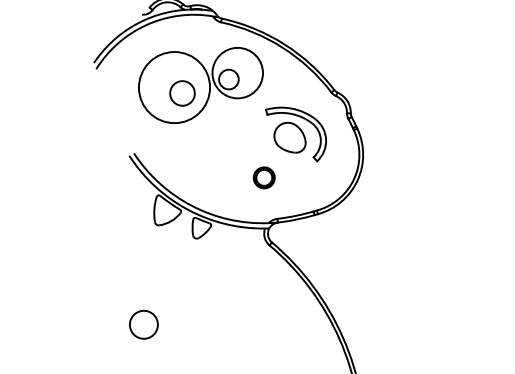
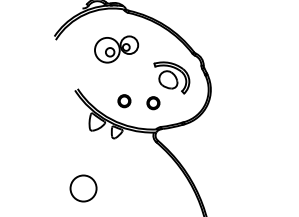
part: (200, 85) -> (116, 49), size x0.6
part: (214, 174) -> (124, 101), added
circle: (143, 324) -> (83, 188), size x1.6

